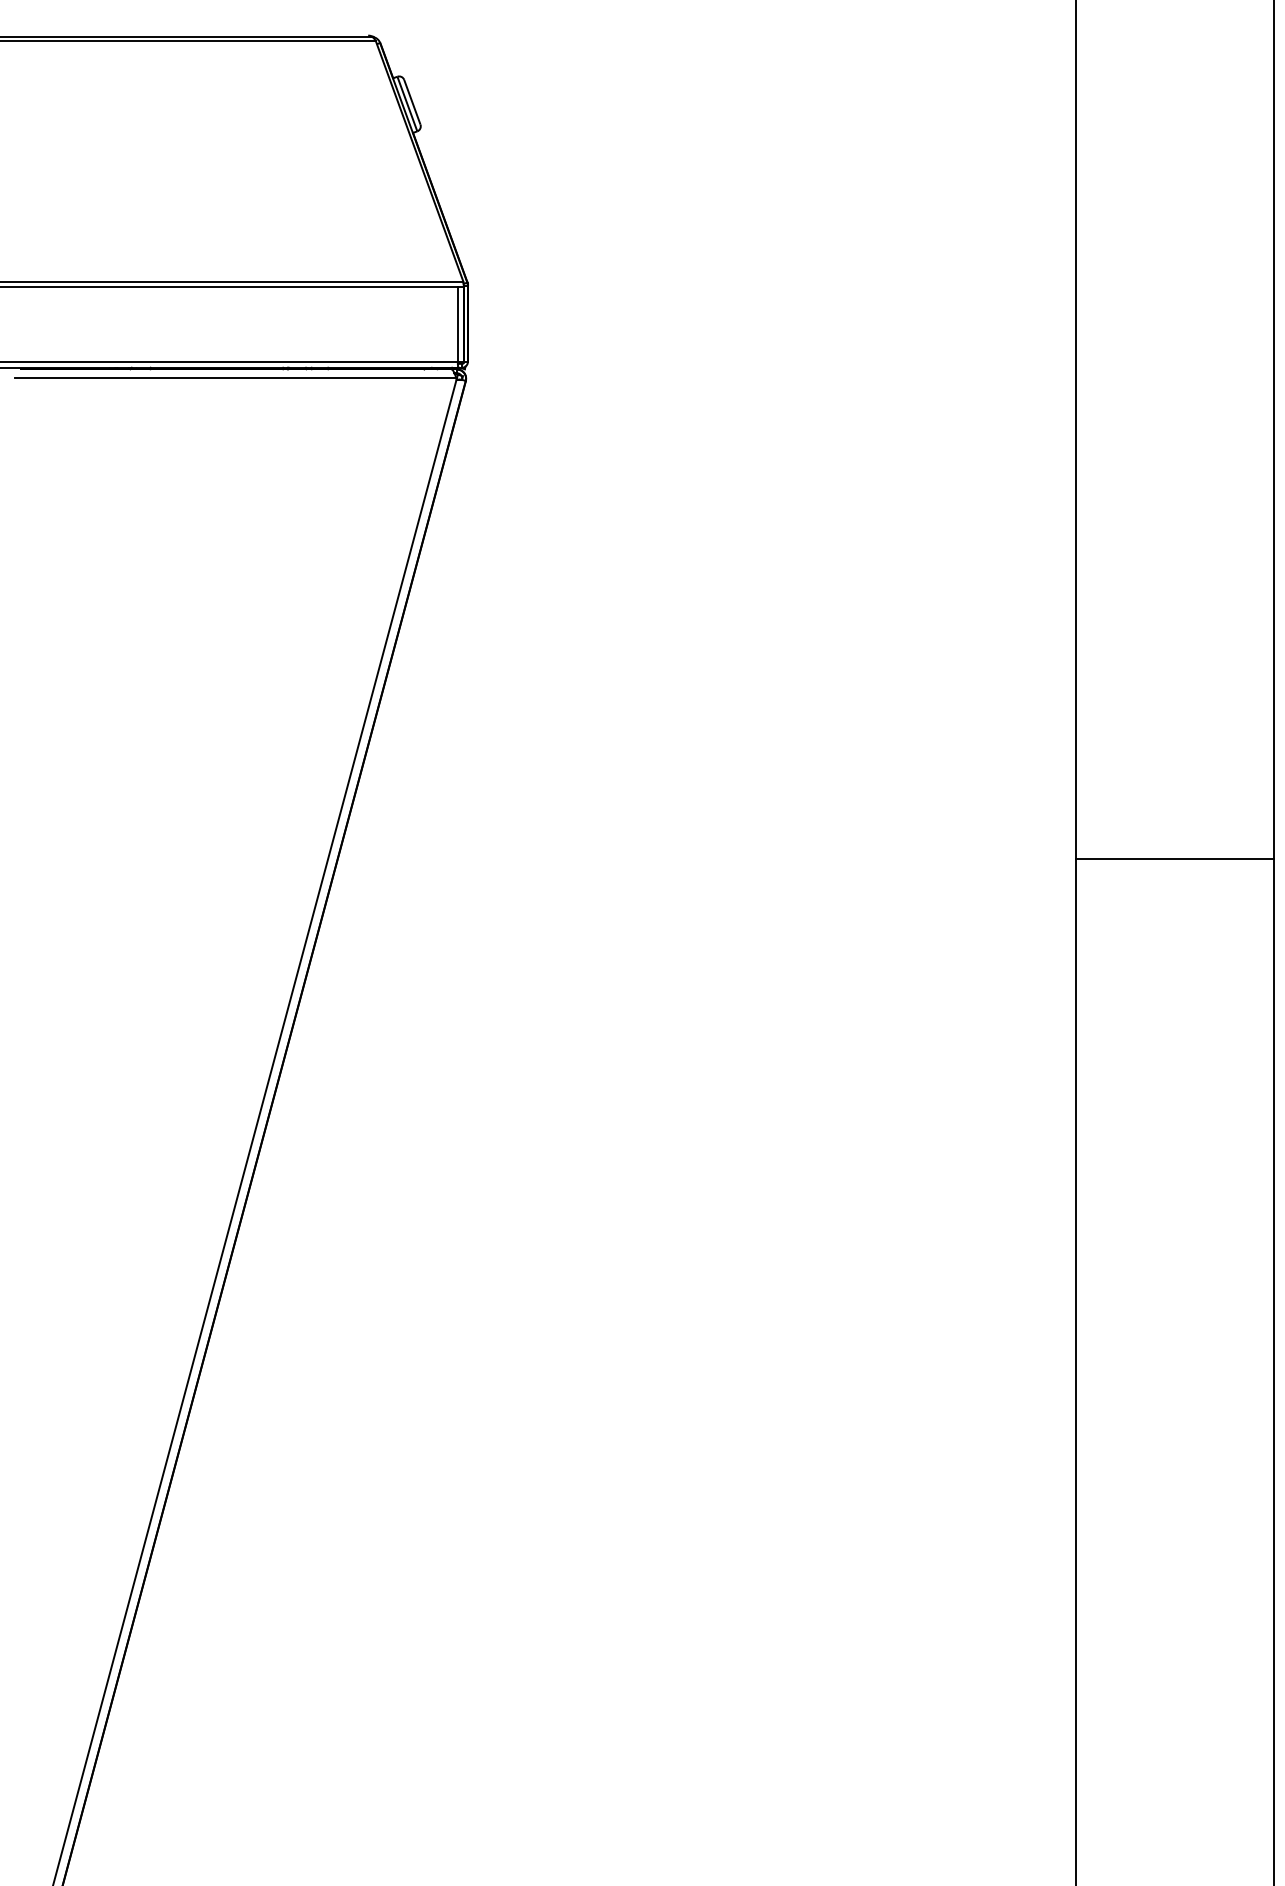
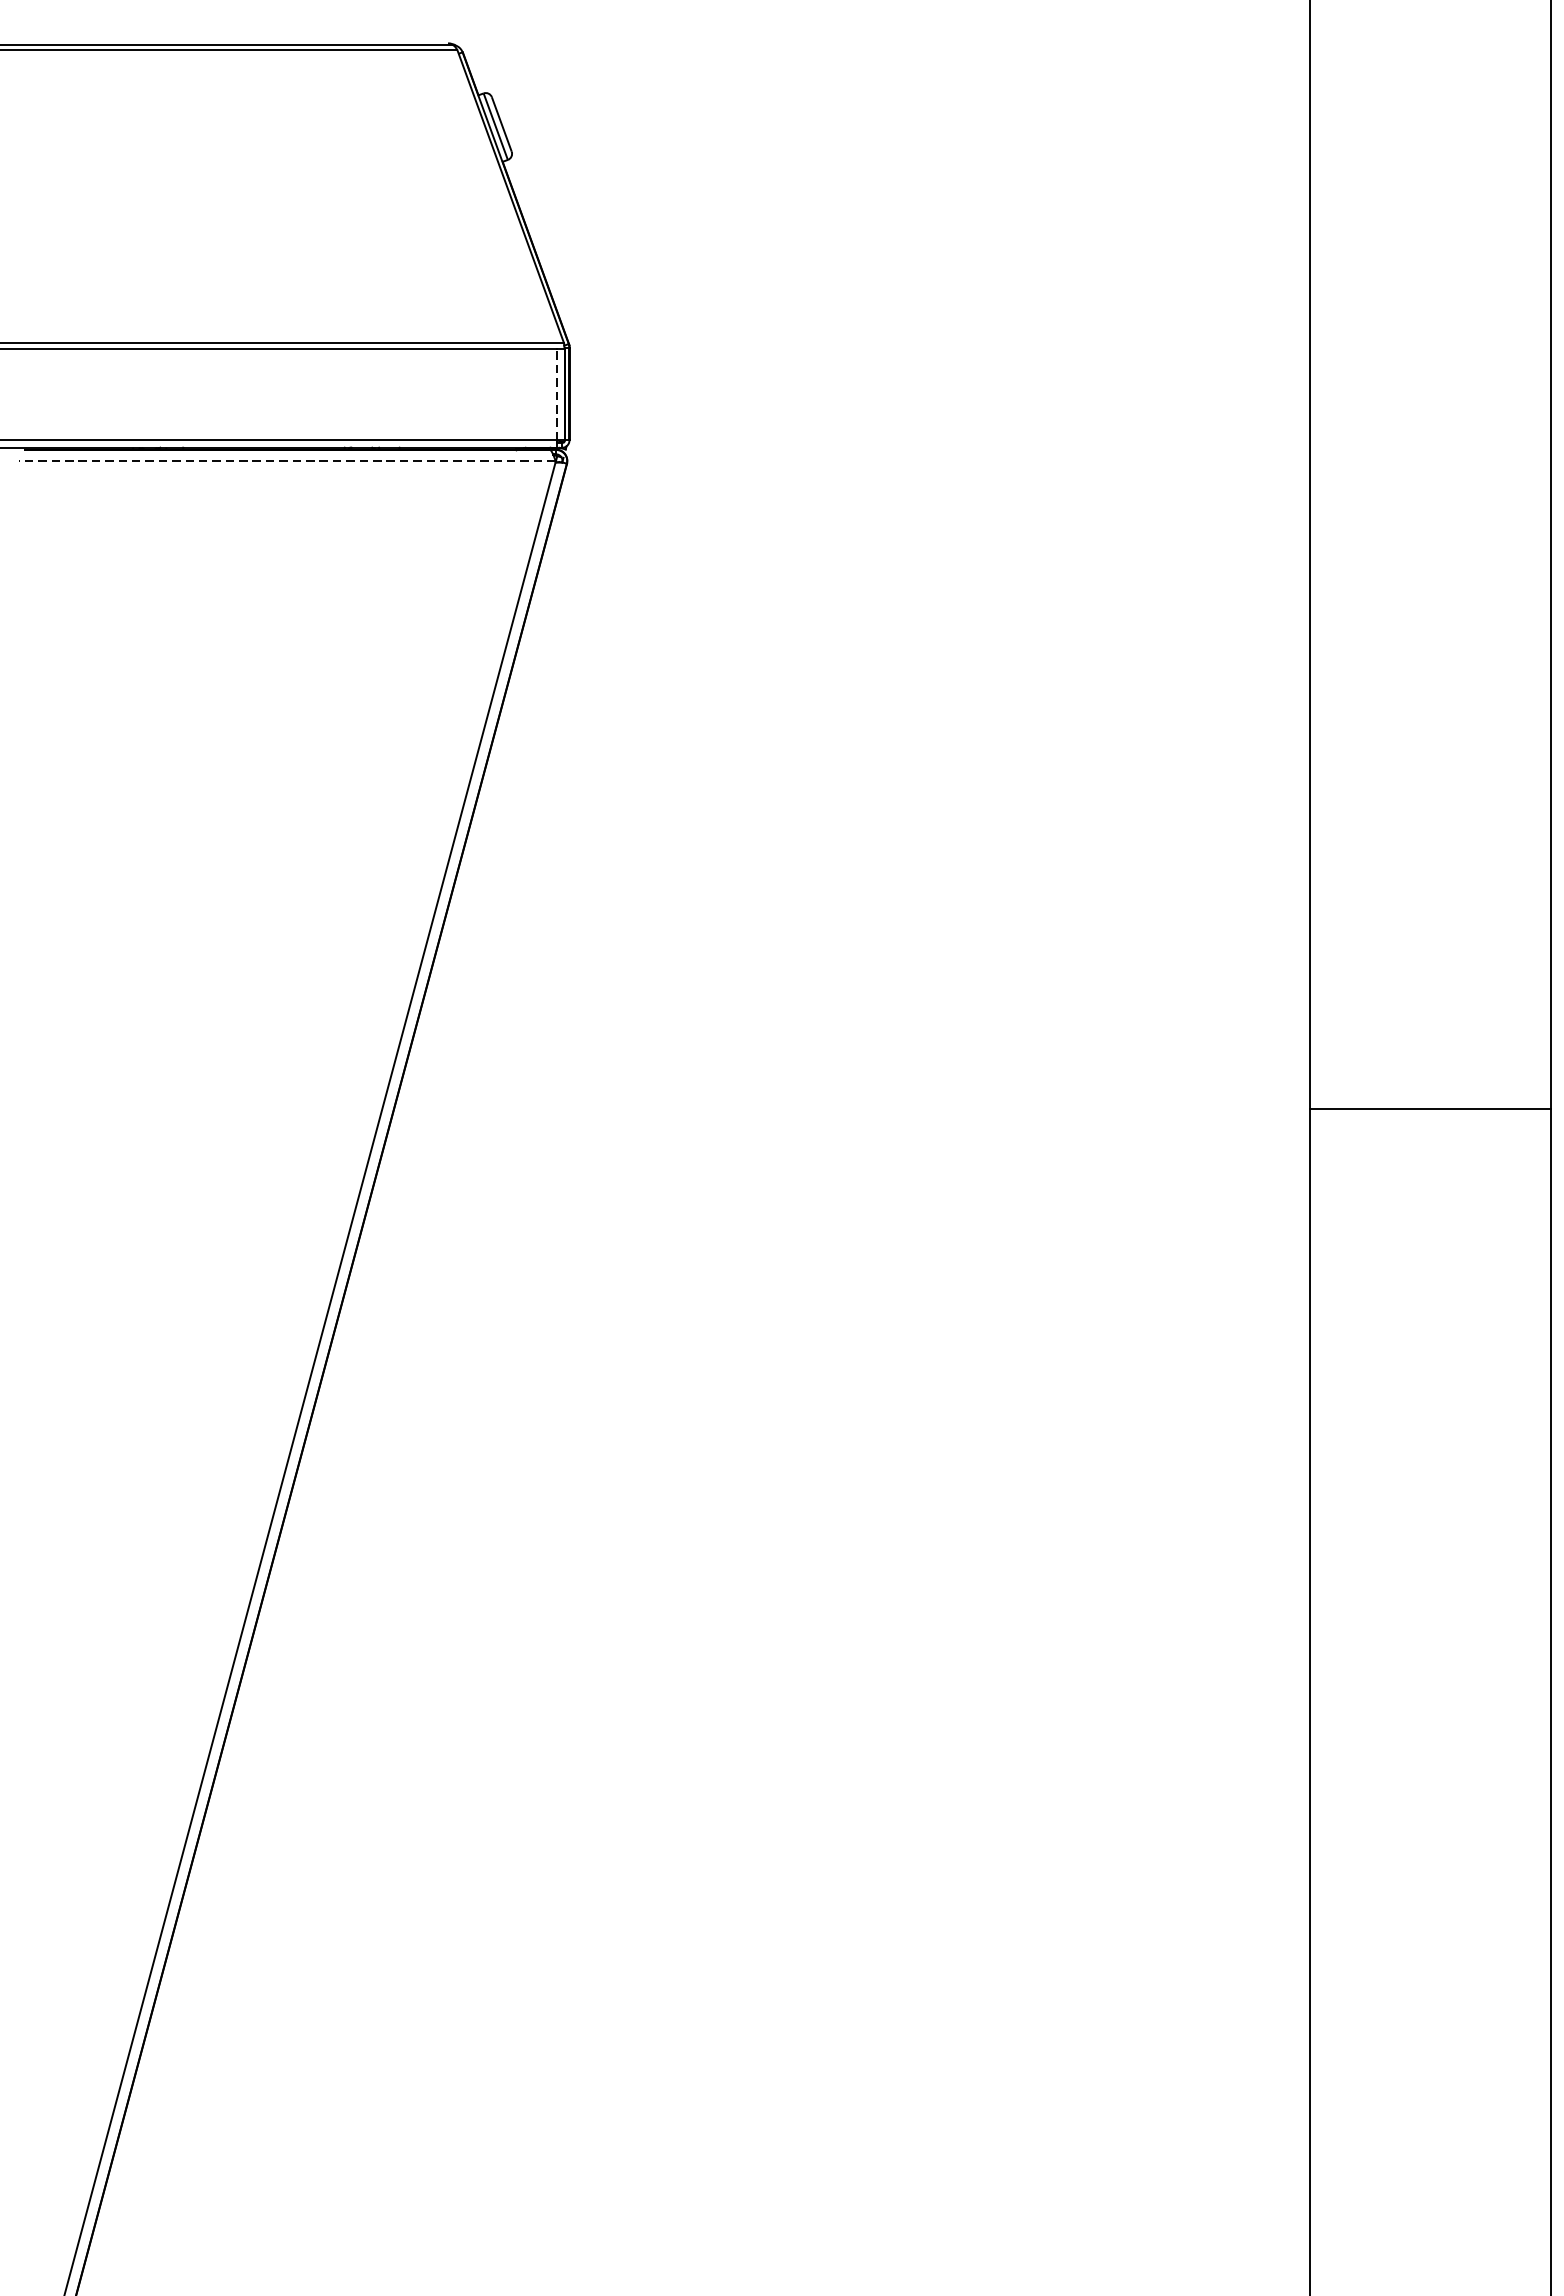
line: (457, 323) -> (556, 393), solid -> dashed
line: (235, 378) -> (286, 460), solid -> dashed
line: (1175, 859) -> (1430, 1109), moved

